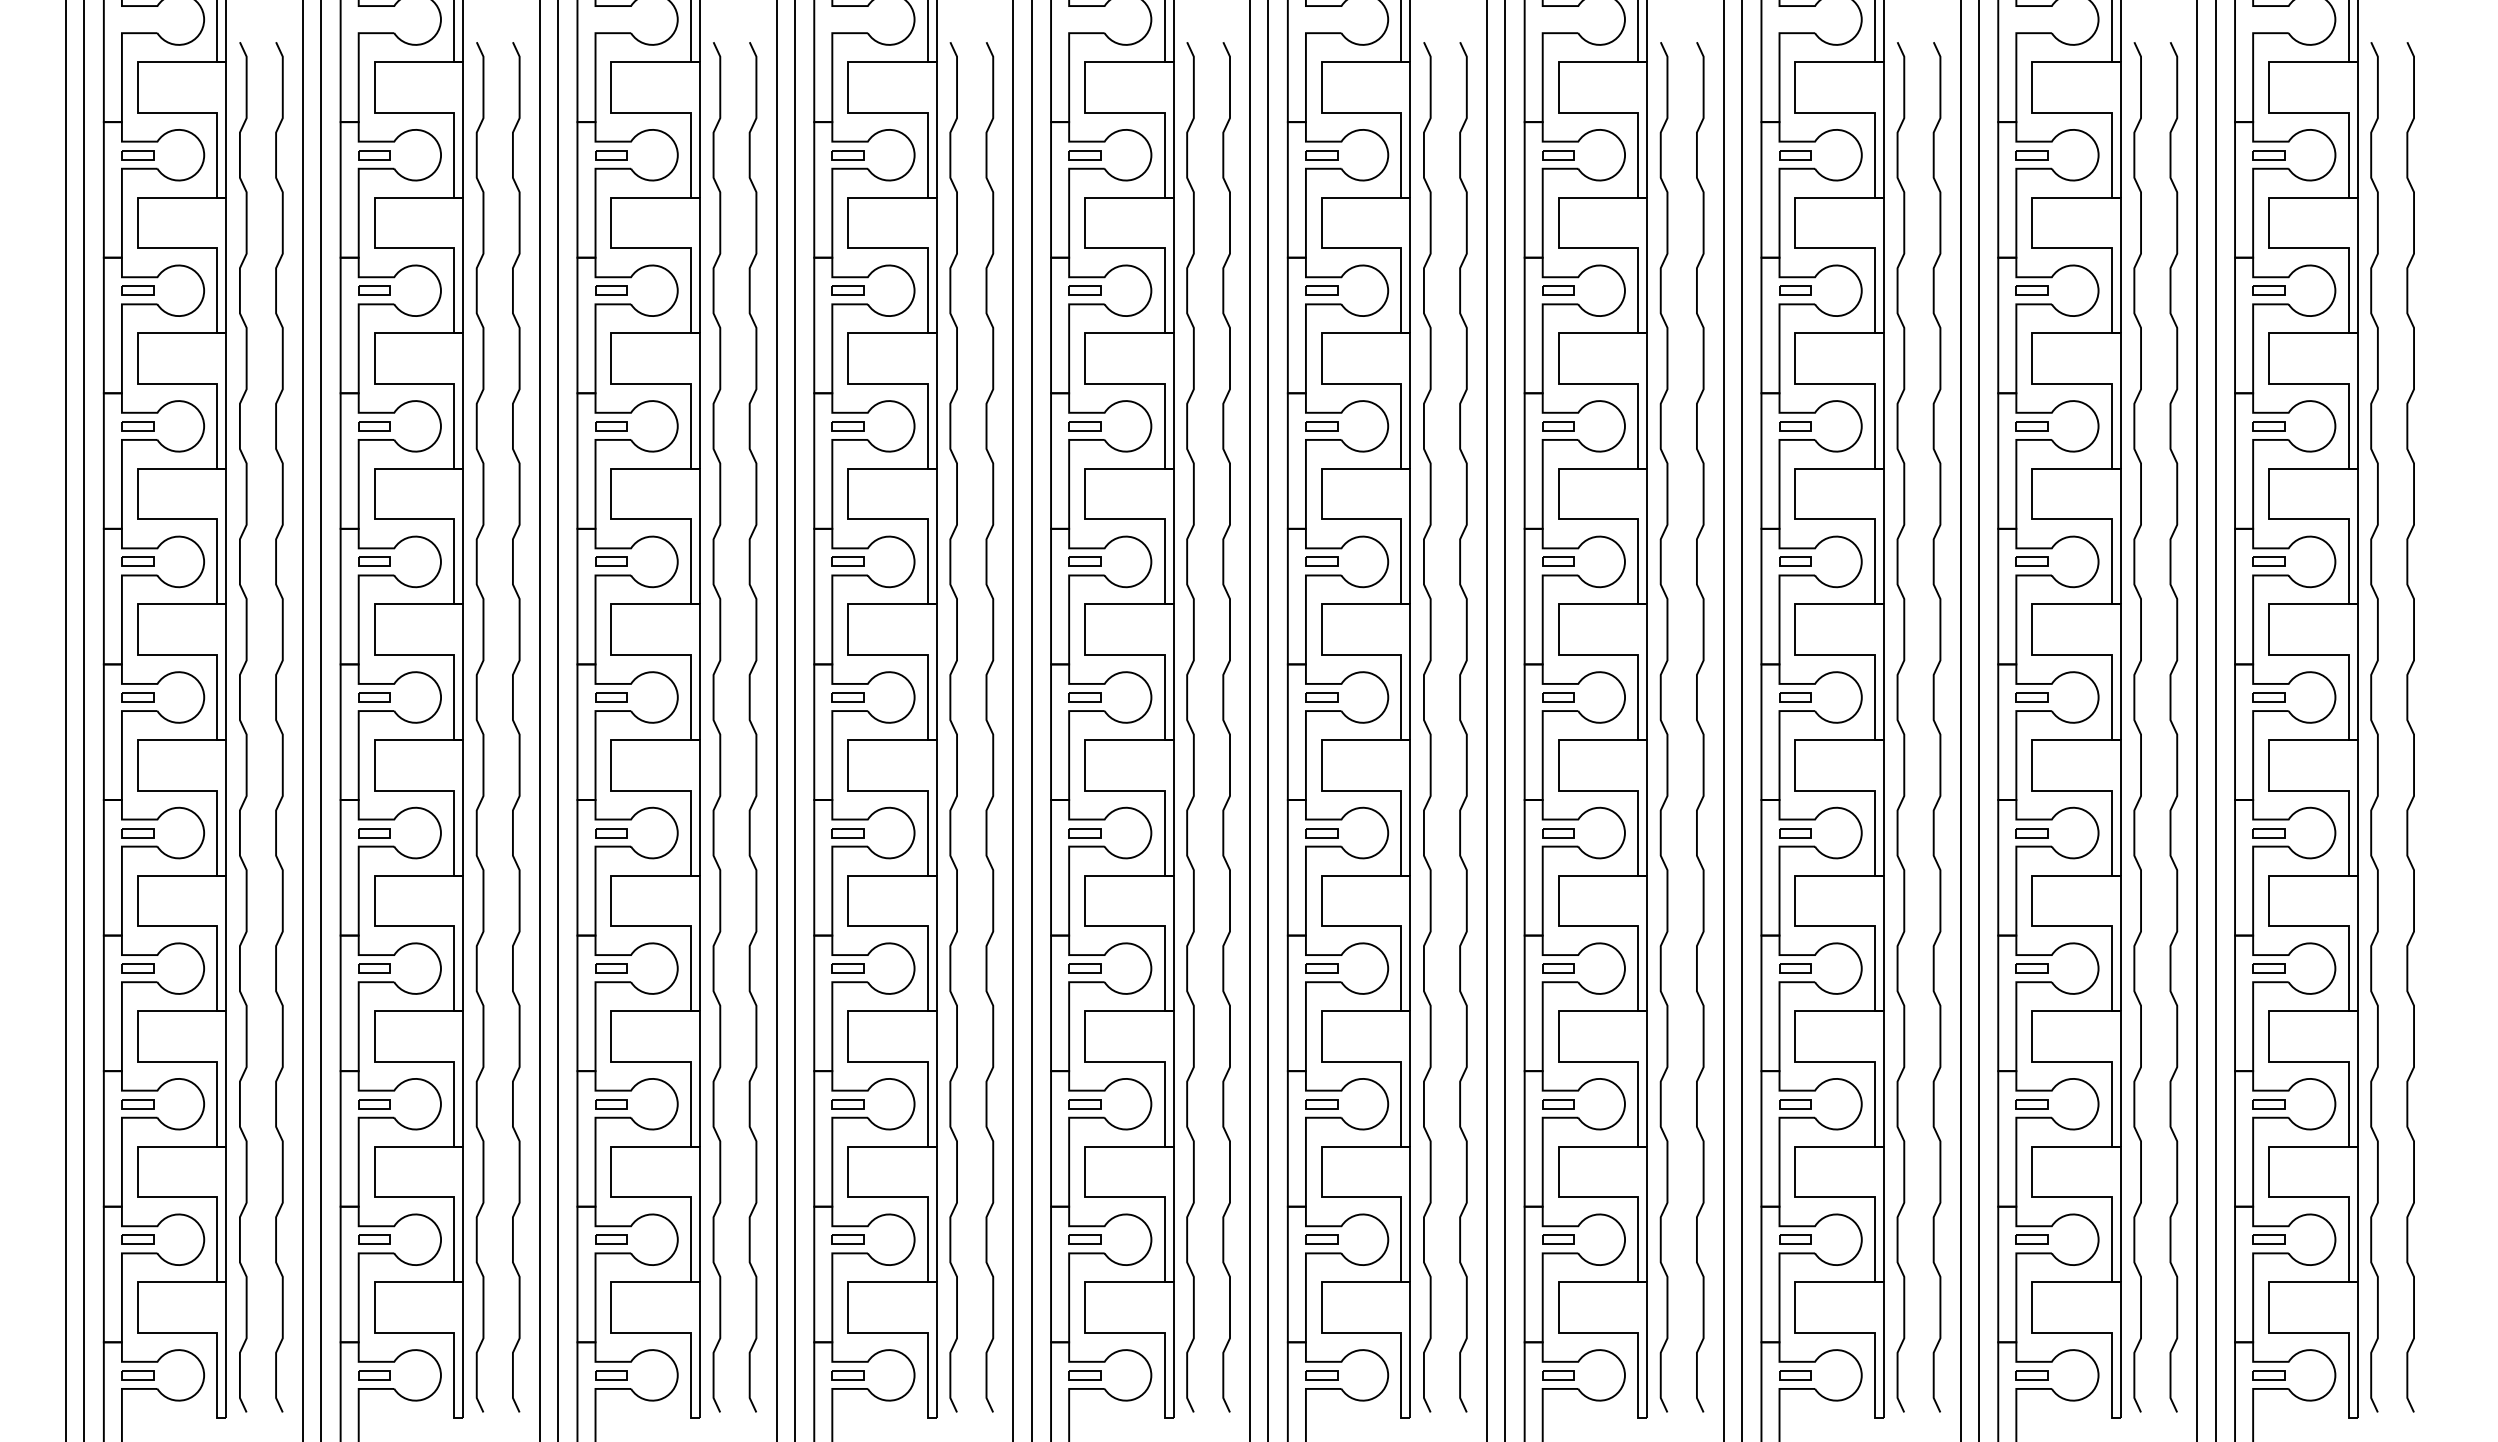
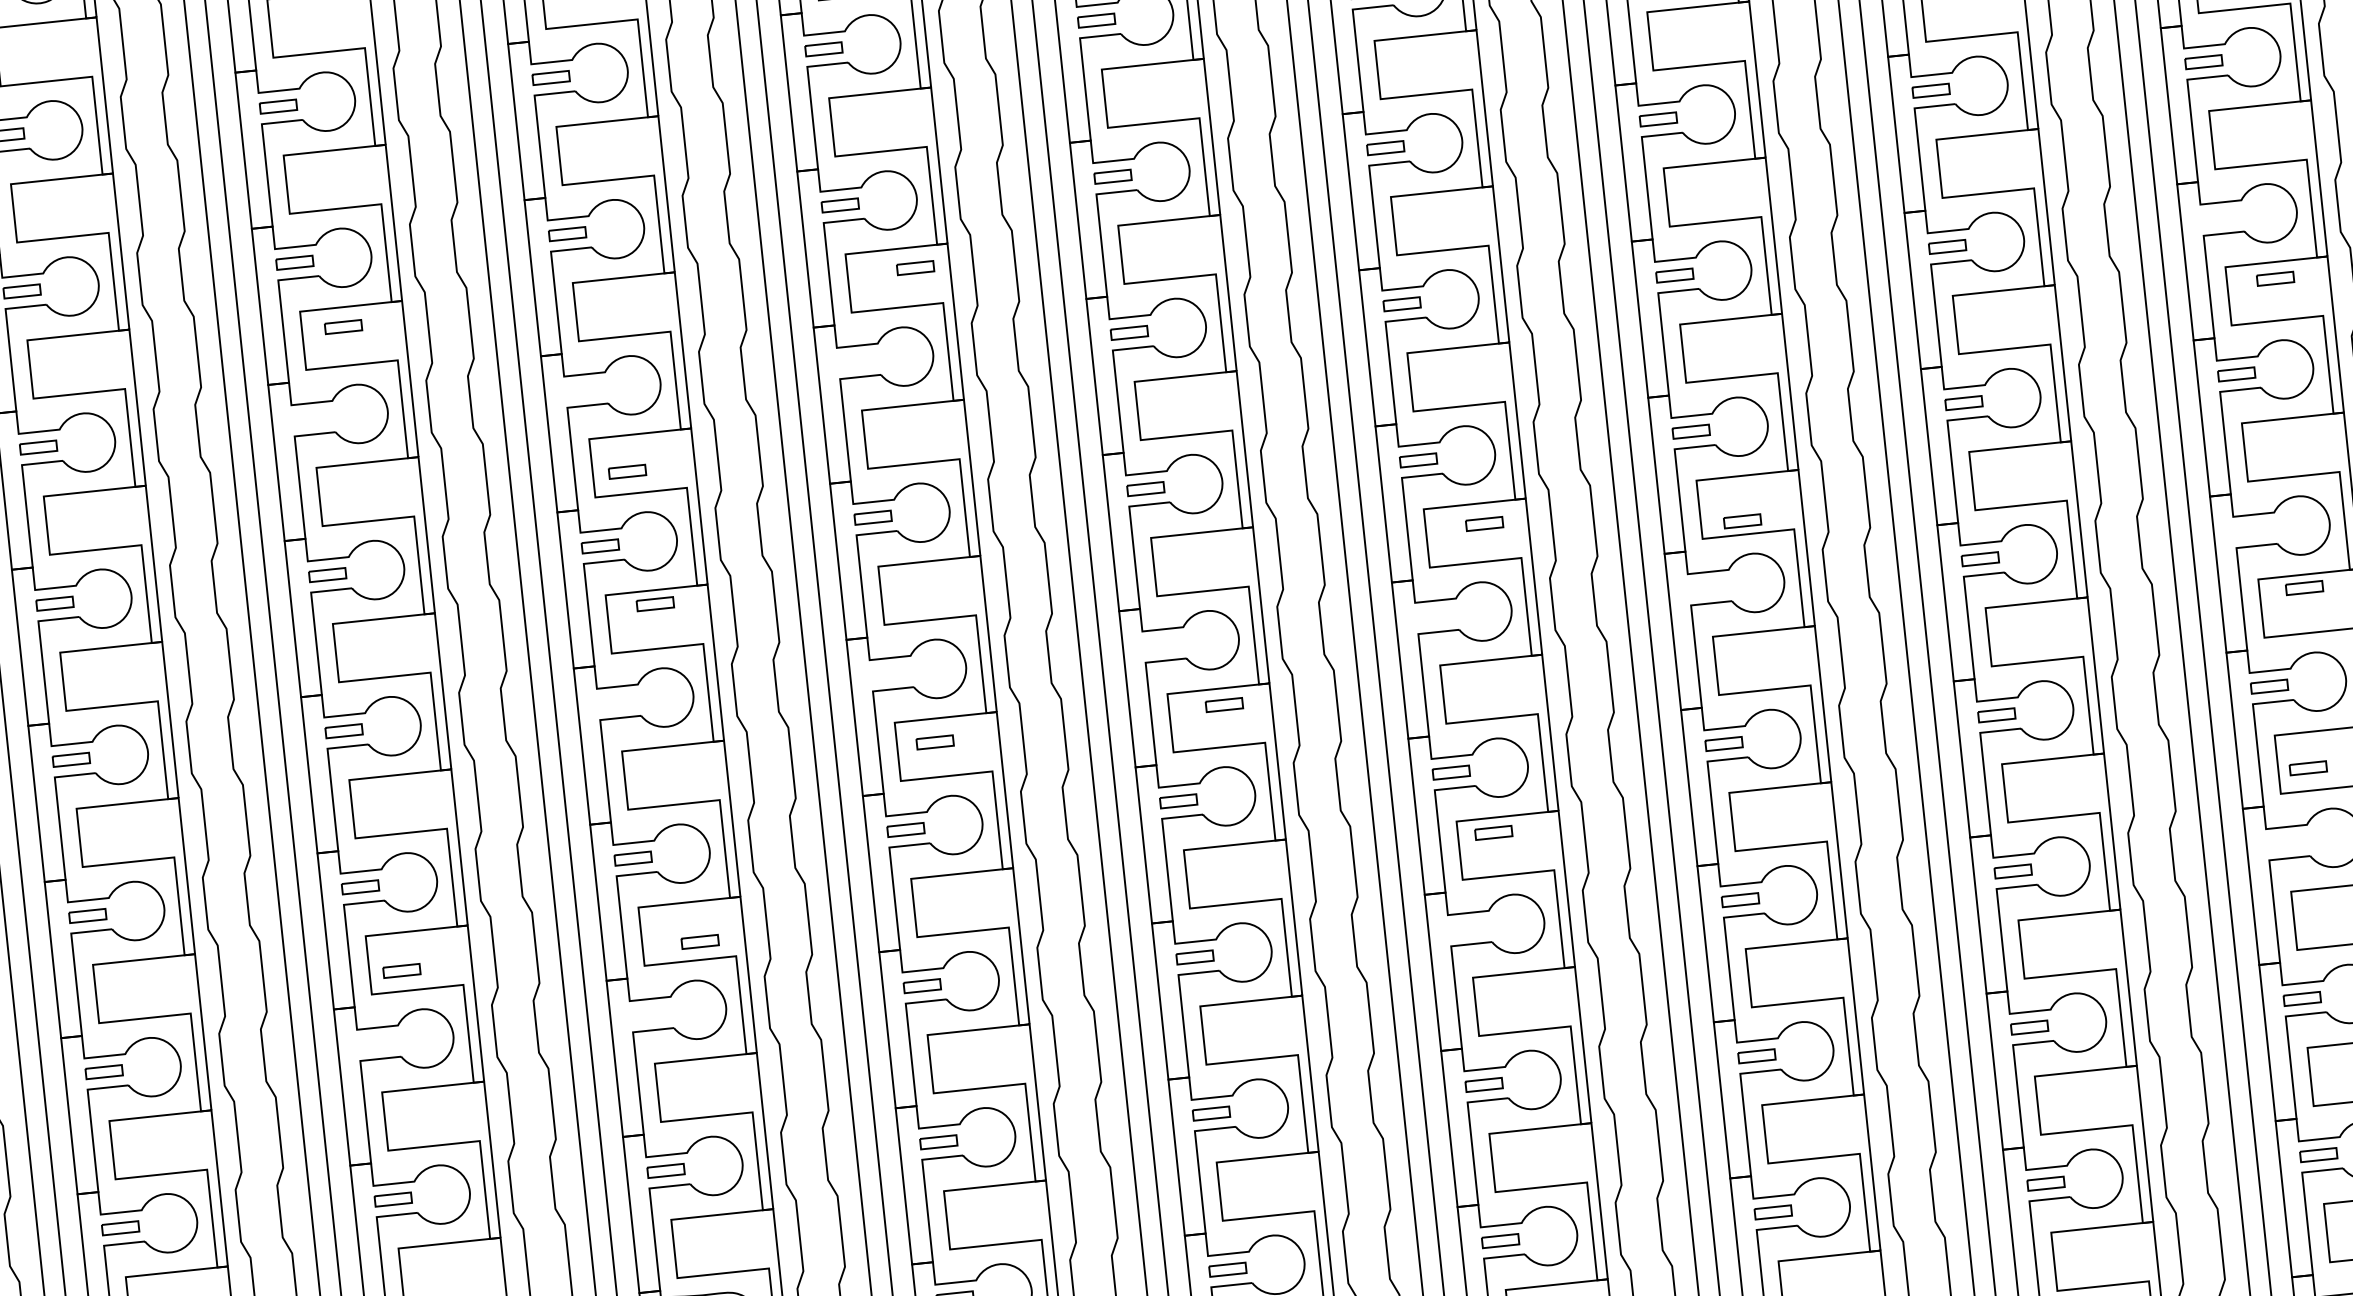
part: (611, 426) -> (343, 327), moved
part: (847, 426) -> (626, 472), moved
part: (1084, 426) -> (915, 268), moved
part: (2268, 426) -> (2275, 279), moved
part: (847, 697) -> (654, 604), moved
part: (1084, 697) -> (934, 742), moved
part: (1321, 697) -> (1224, 705), moved
part: (1558, 697) -> (1484, 524), moved
part: (1795, 697) -> (1742, 521), moved
part: (2268, 697) -> (2304, 588), moved
part: (611, 968) -> (402, 970), moved
part: (847, 968) -> (699, 941), moved
part: (1558, 968) -> (1493, 832), moved
part: (2268, 968) -> (2307, 768), moved

